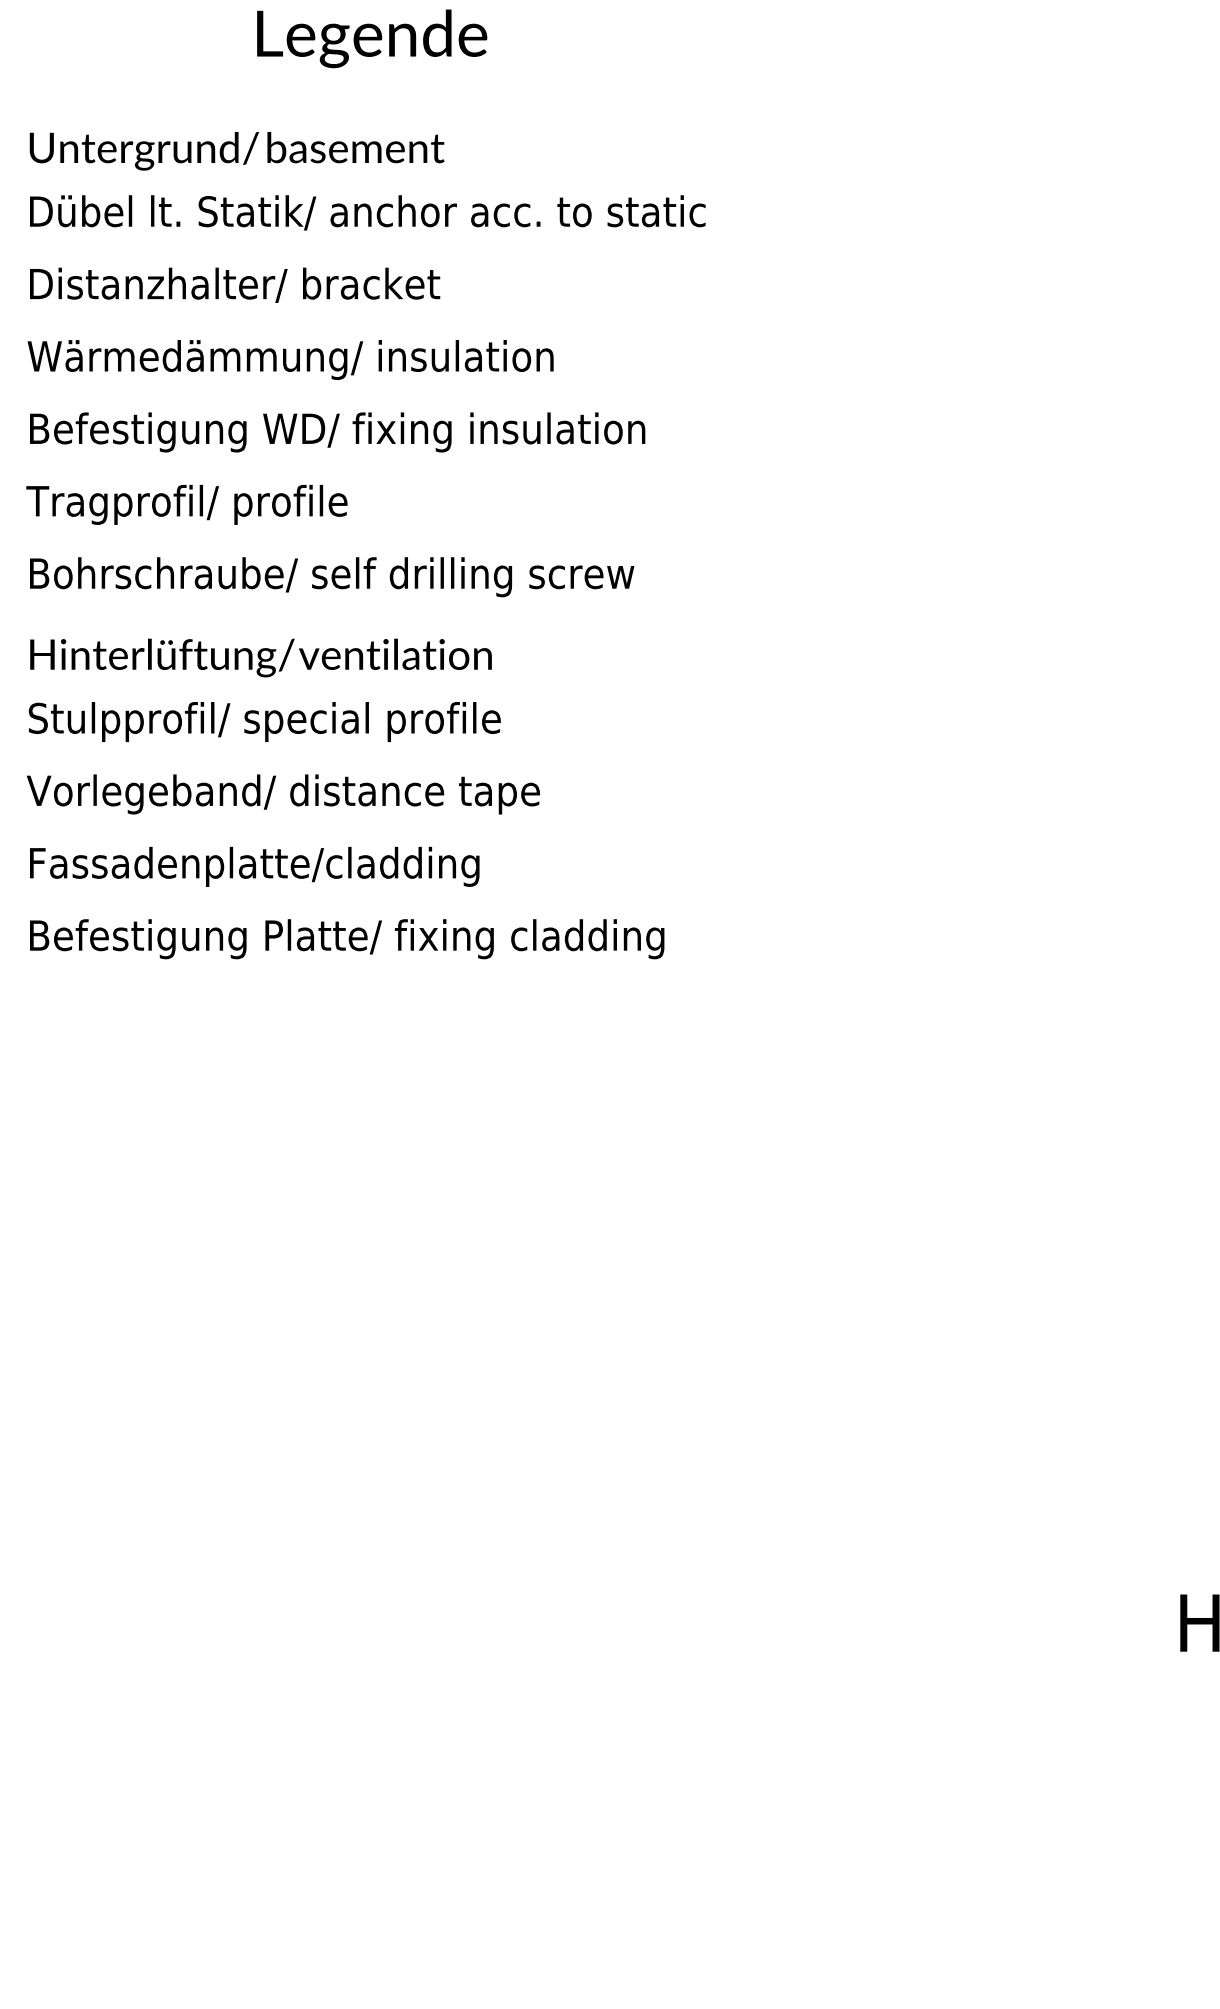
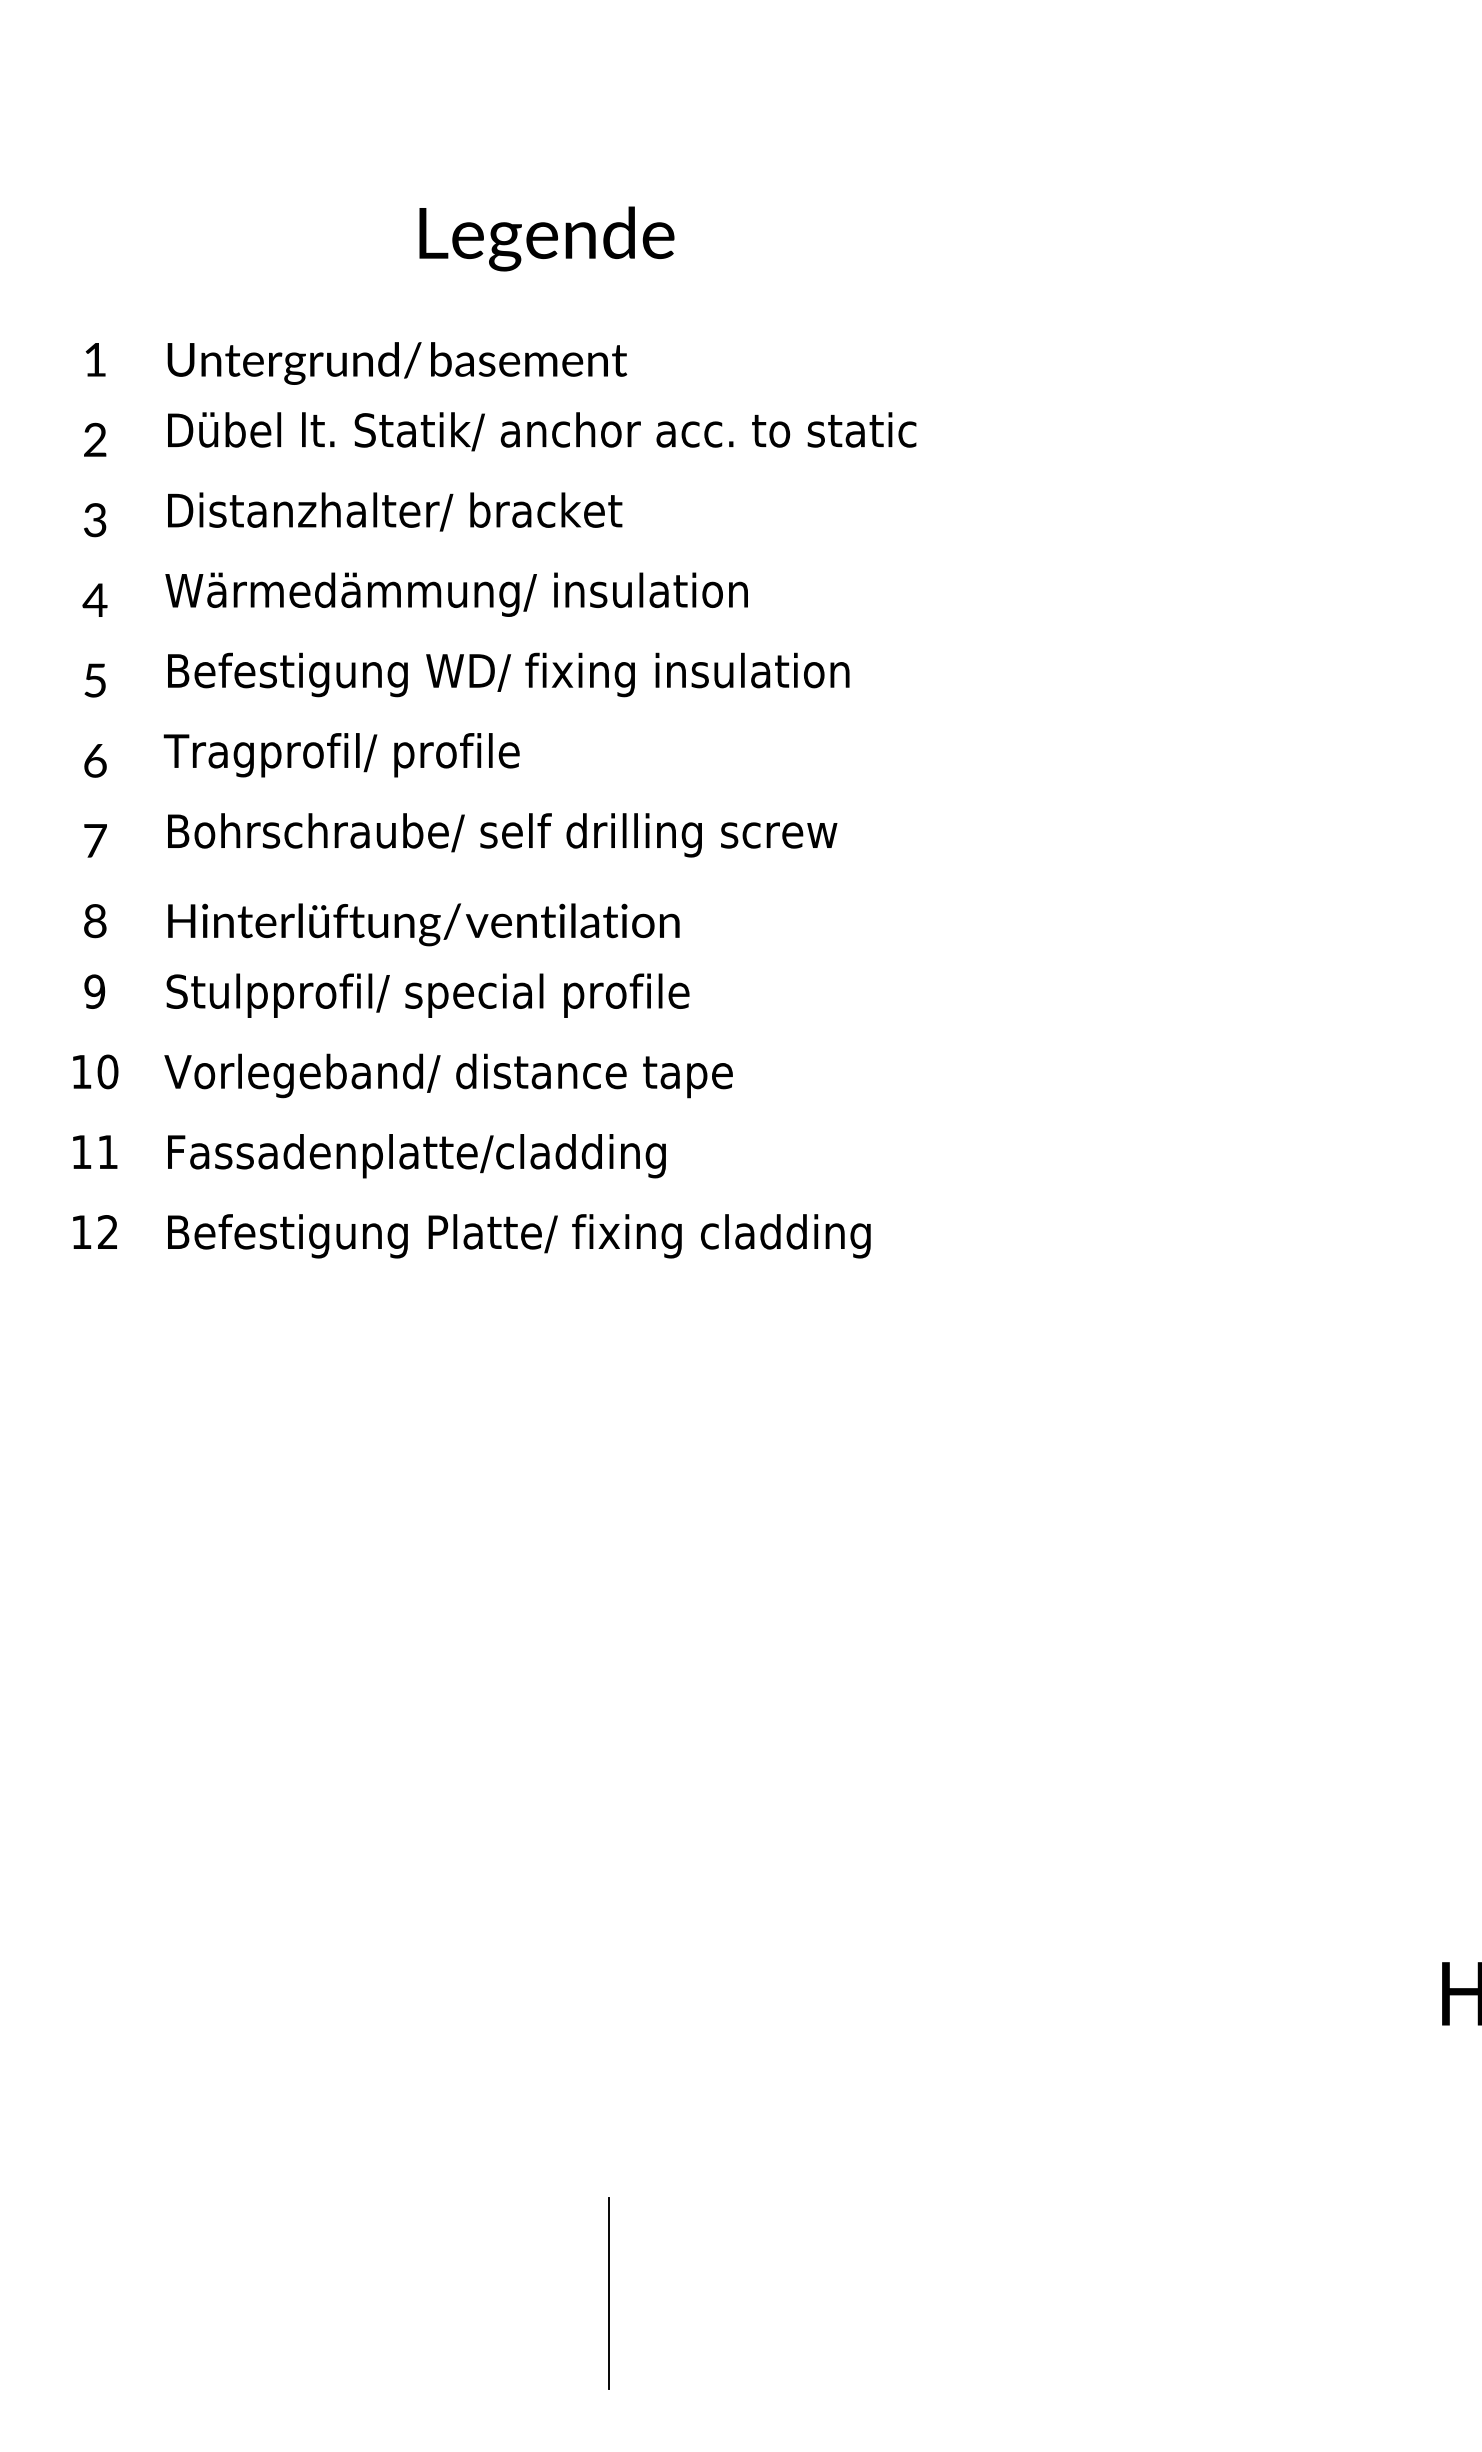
line: (427, 1893) -> (608, 2293), added

